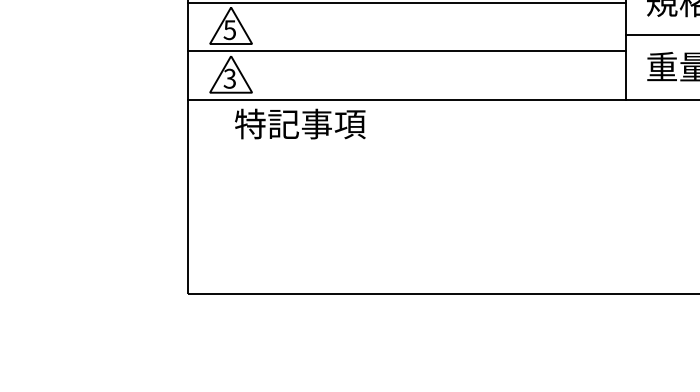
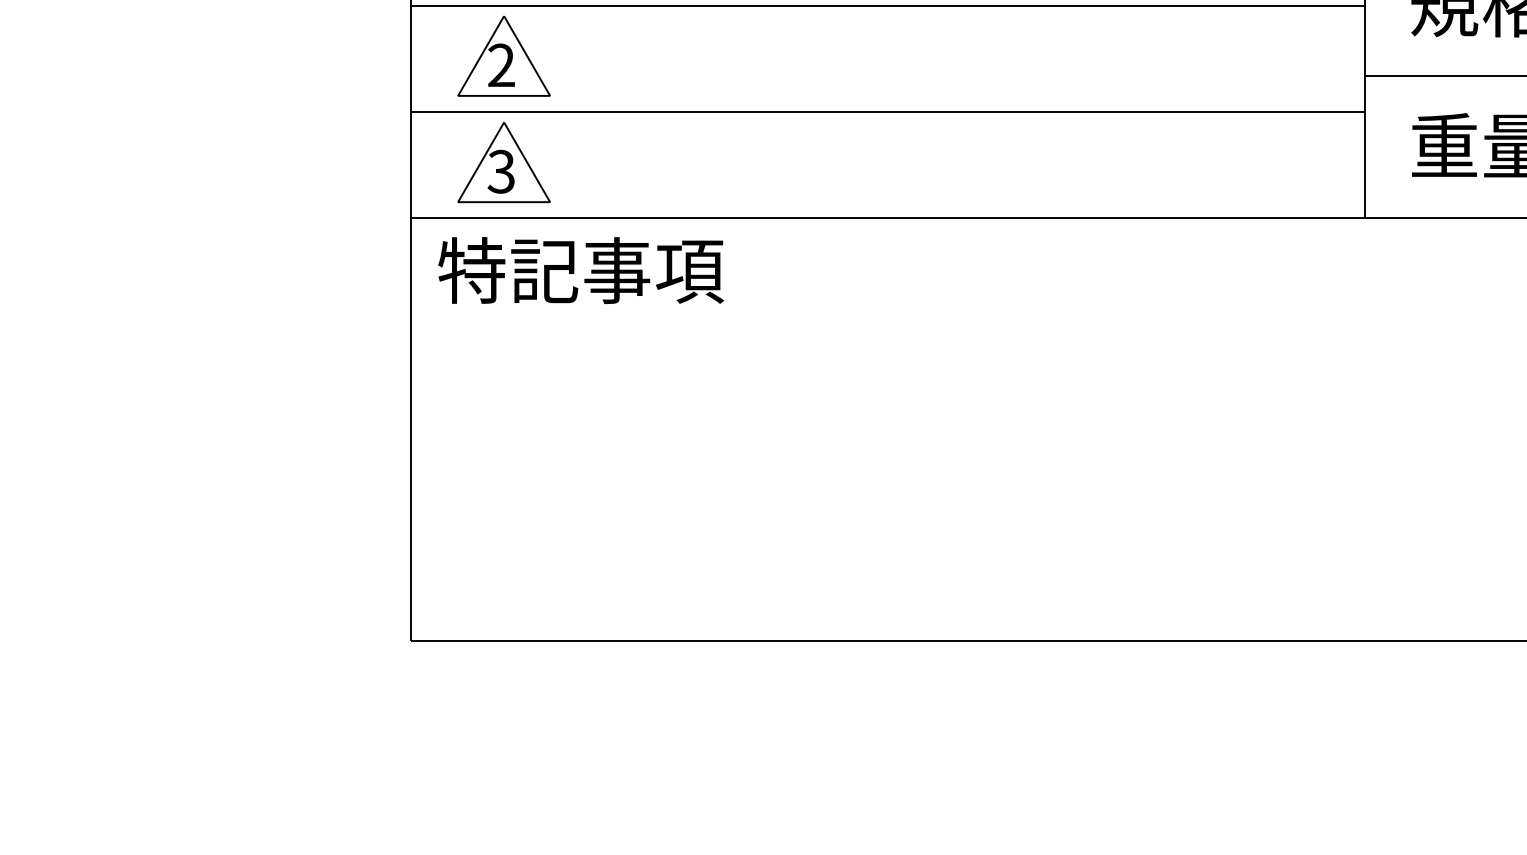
text: (229, 30) -> (500, 66), 5 -> 2
text: (300, 123) -> (581, 269), moved

